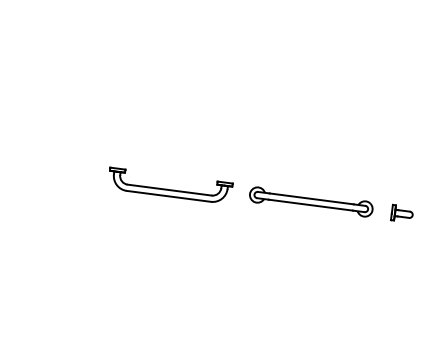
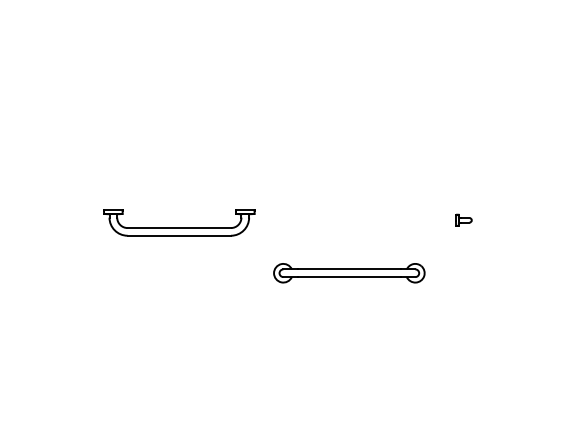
part: (311, 202) -> (349, 273), moved
part: (401, 213) -> (463, 220), size x0.6

